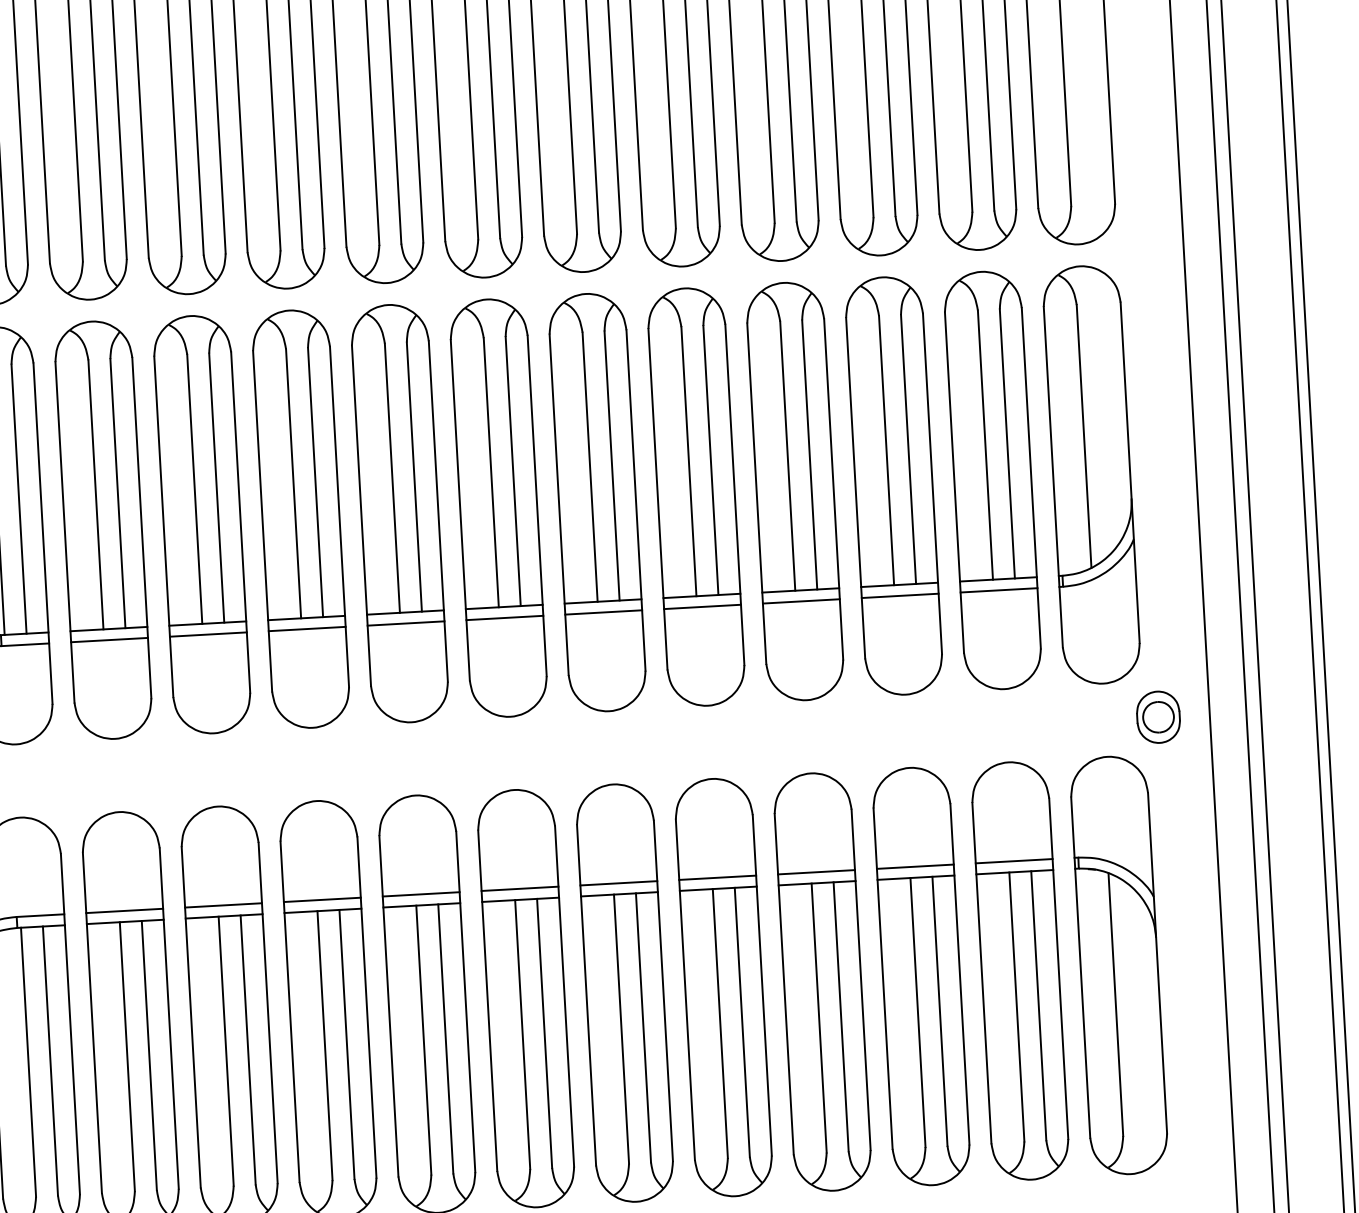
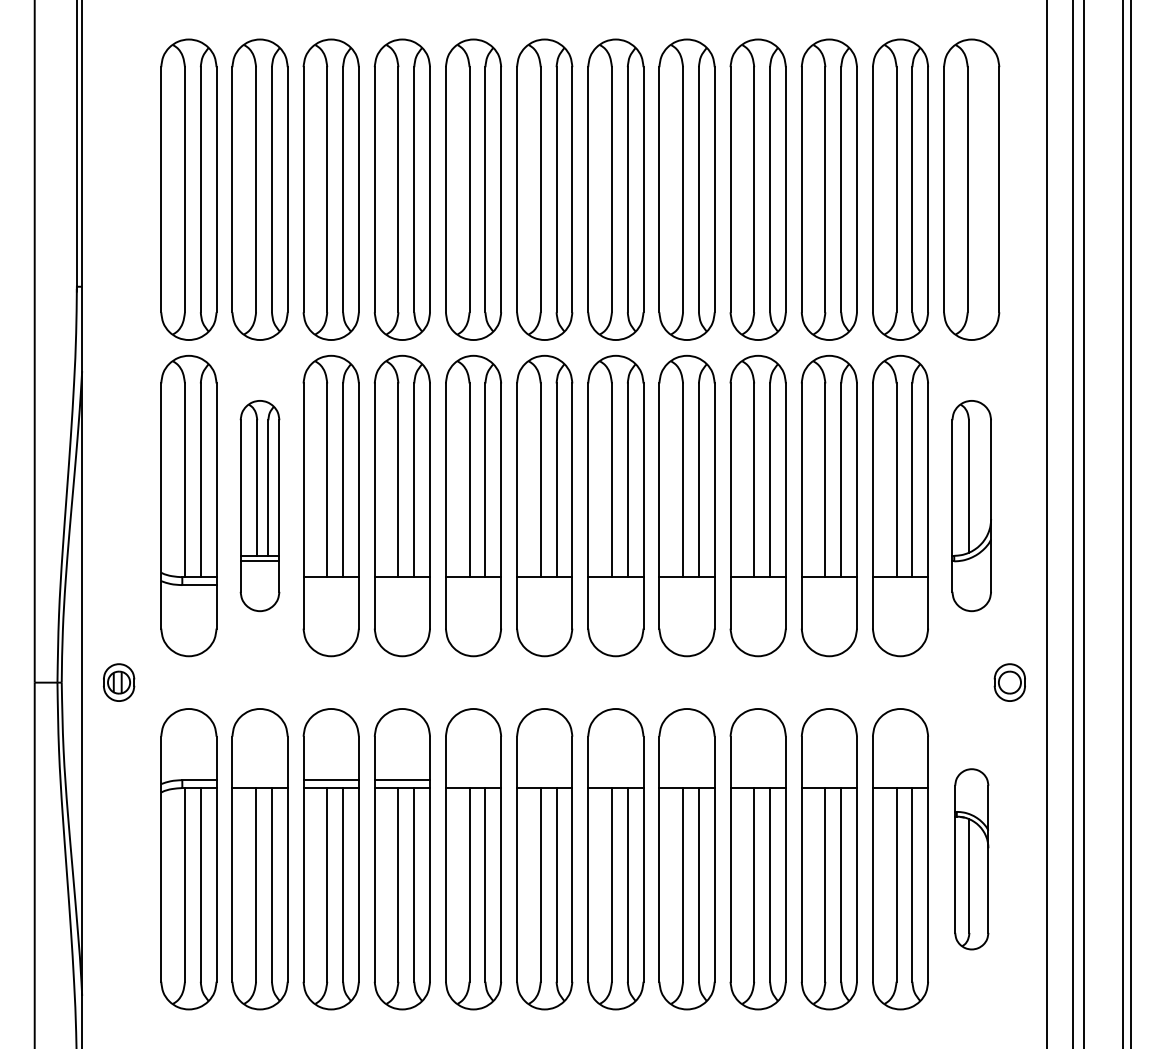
part: (1091, 474) -> (971, 505), size x0.7
part: (102, 529) -> (259, 505), size x0.7
line: (999, 590) -> (900, 585), removed
line: (900, 596) -> (829, 585), removed
line: (800, 601) -> (757, 585), removed
line: (701, 607) -> (686, 585), removed
line: (603, 612) -> (615, 585), removed
line: (504, 618) -> (544, 585), removed
line: (405, 624) -> (473, 585), removed
line: (307, 629) -> (402, 585), removed
line: (207, 635) -> (330, 585), removed
line: (1014, 861) -> (900, 780), removed
line: (915, 867) -> (829, 780), removed
line: (815, 872) -> (757, 780), removed
line: (716, 878) -> (686, 780), removed
line: (618, 883) -> (615, 780), removed
line: (519, 889) -> (544, 780), removed
line: (421, 894) -> (473, 780), removed
line: (123, 911) -> (259, 780), removed
part: (1118, 965) -> (971, 859), size x0.6

